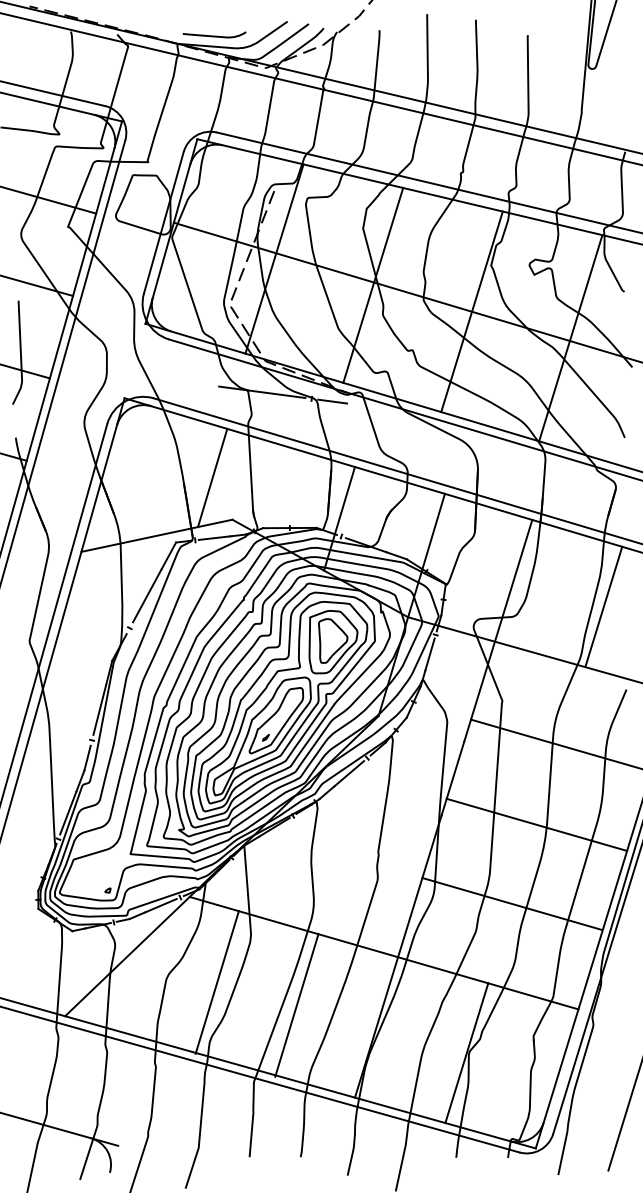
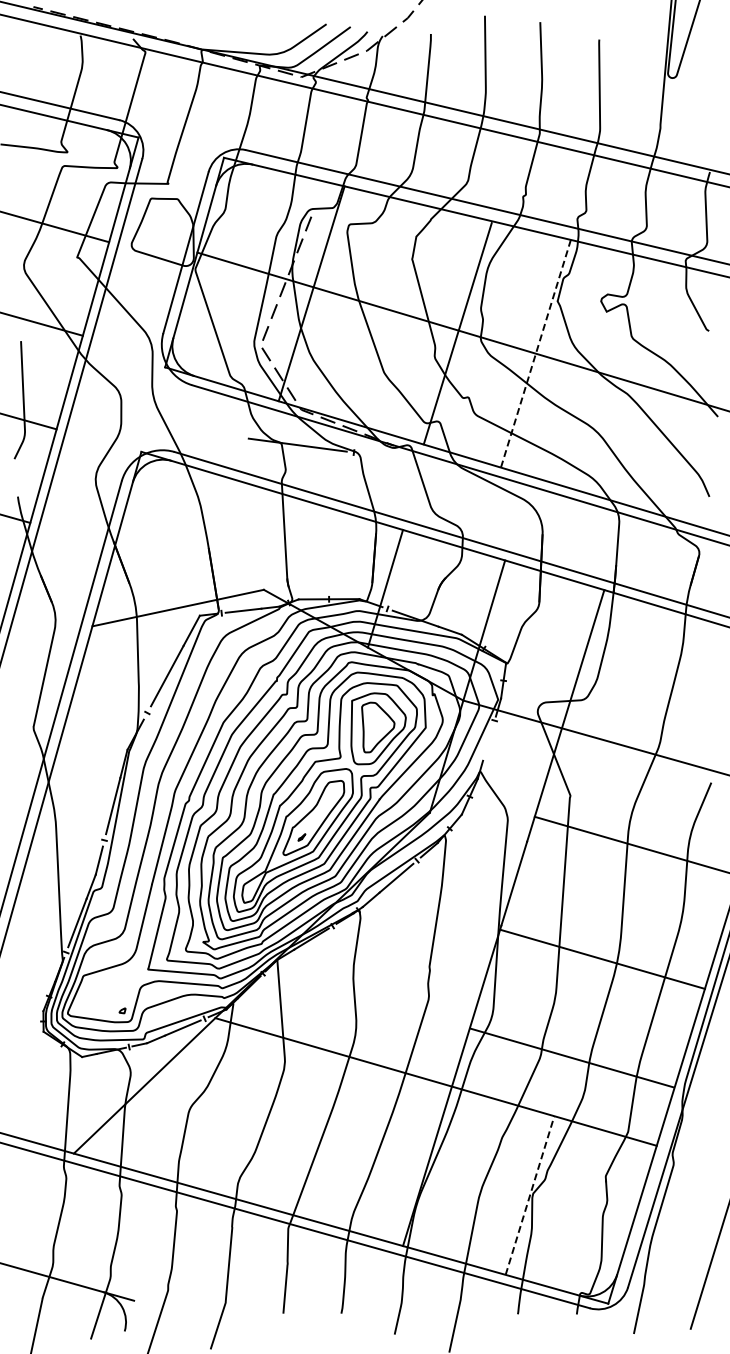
curve: (214, 35) -> (243, 40), removed
line: (373, 285) -> (457, 333), moved
line: (471, 312) -> (535, 354), solid -> dashed
line: (570, 338) -> (647, 383), removed
line: (332, 401) -> (377, 455), removed
line: (212, 478) -> (241, 542), removed
line: (603, 606) -> (685, 688), removed
line: (430, 654) -> (488, 742), removed
line: (536, 824) -> (602, 958), moved
line: (511, 903) -> (571, 1057), moved
line: (217, 982) -> (246, 1115), removed
line: (296, 1005) -> (336, 1141), removed
line: (467, 1053) -> (530, 1195), solid -> dashed

